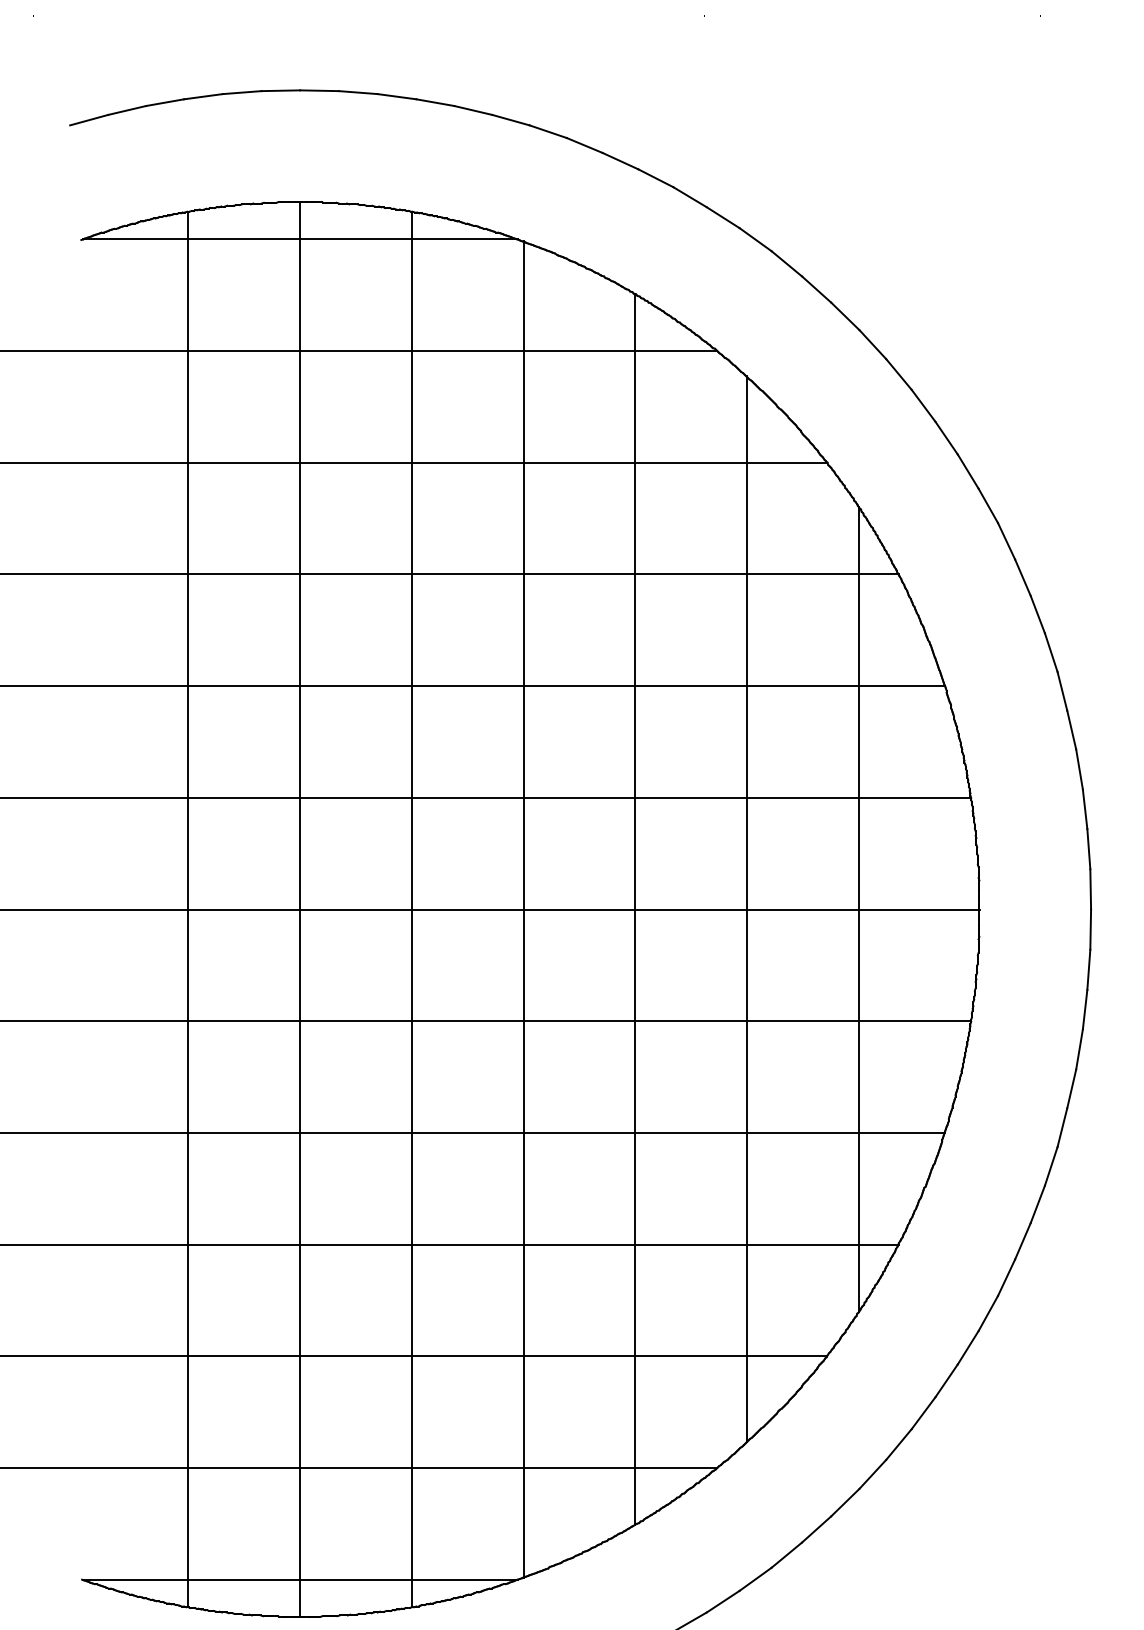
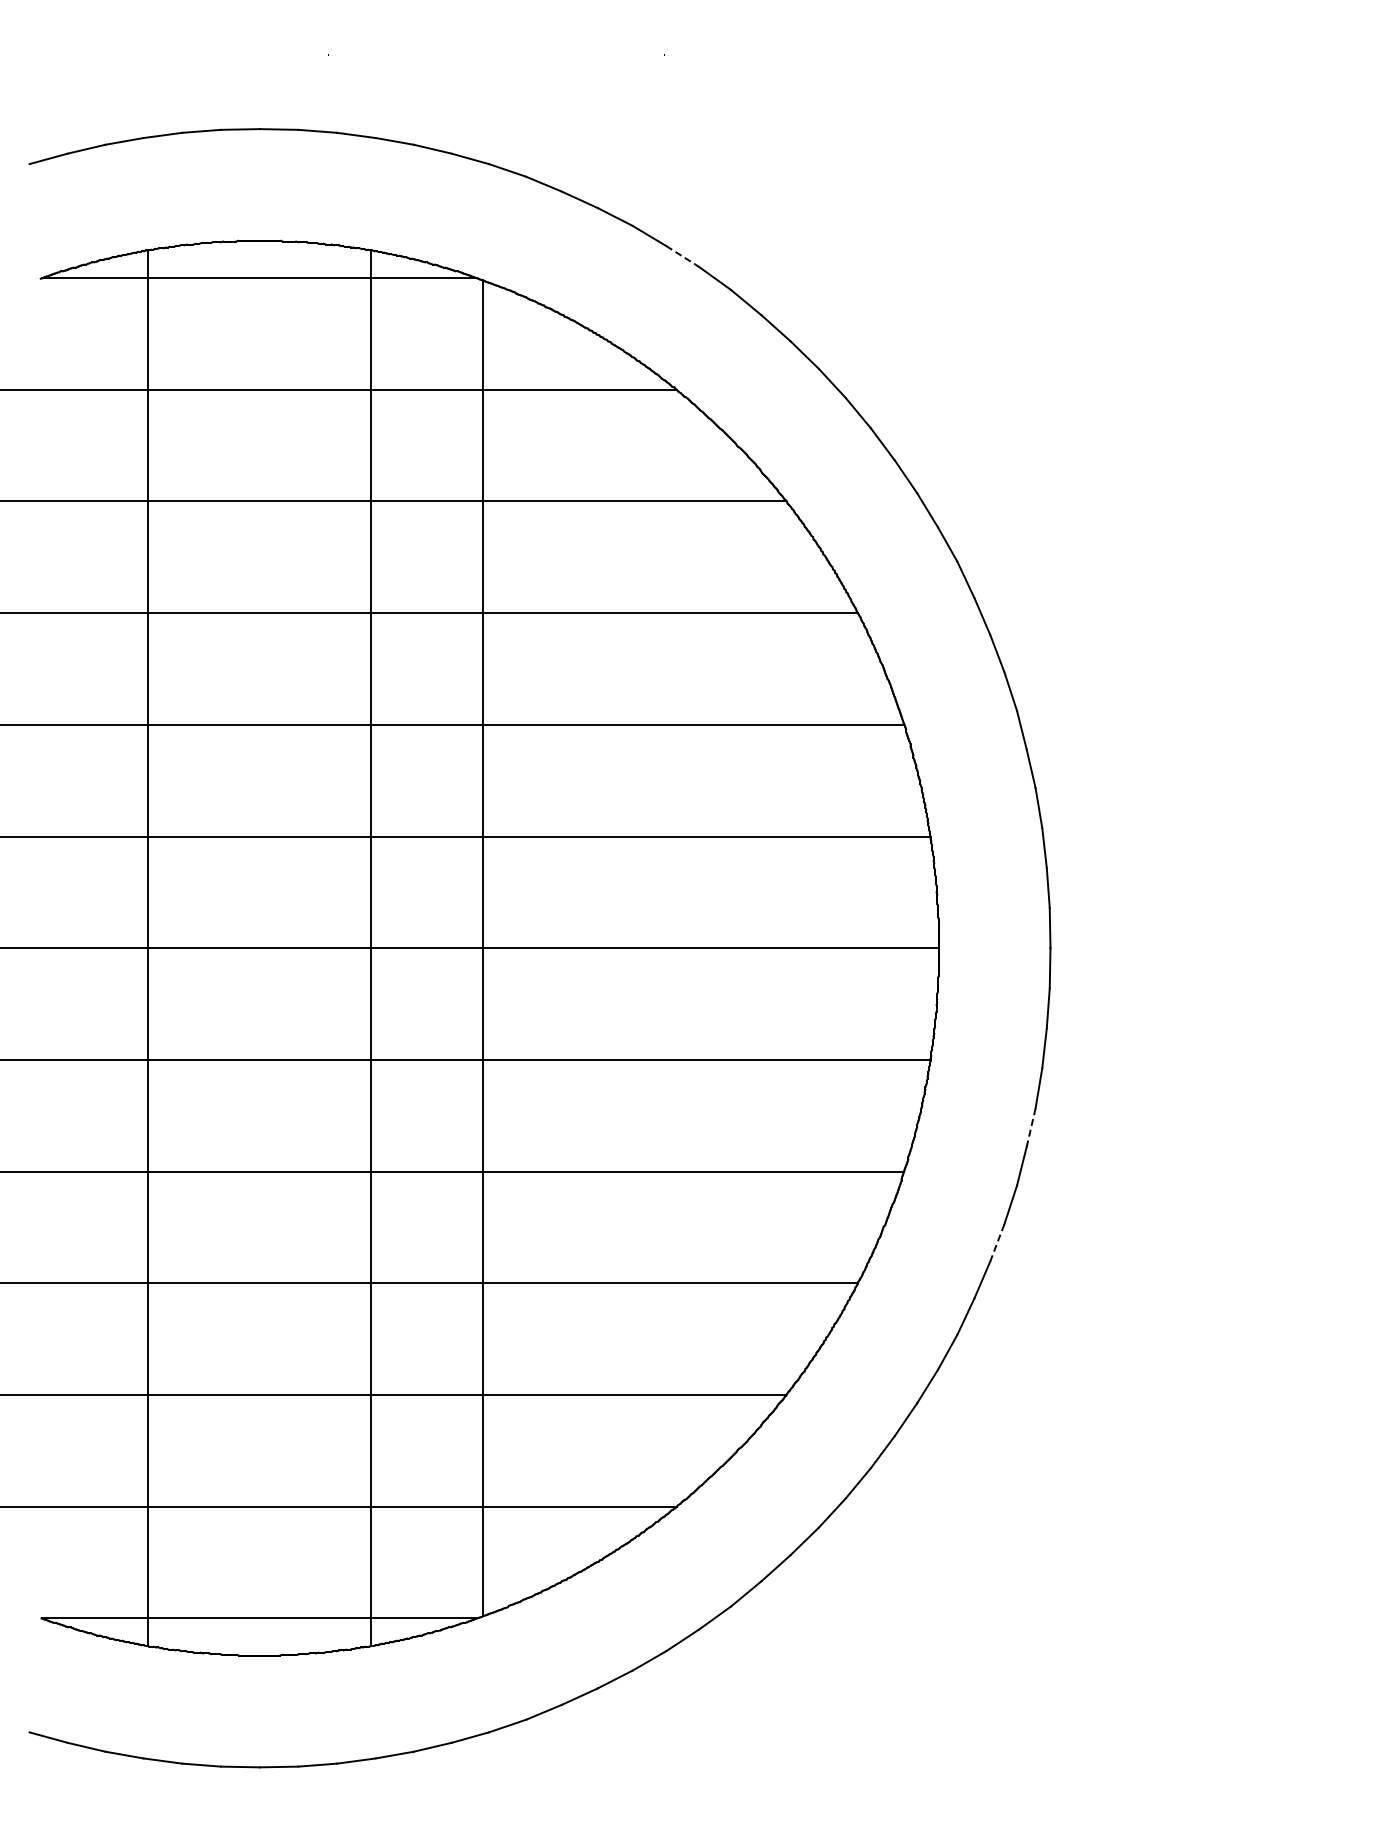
line: (724, 217) -> (683, 256), solid -> dashed
line: (300, 908) -> (259, 947), removed
line: (635, 908) -> (594, 947), removed
line: (747, 909) -> (706, 948), removed
line: (859, 909) -> (818, 948), removed
line: (1072, 1088) -> (1031, 1127), solid -> dashed
line: (1038, 1204) -> (997, 1243), solid -> dashed

